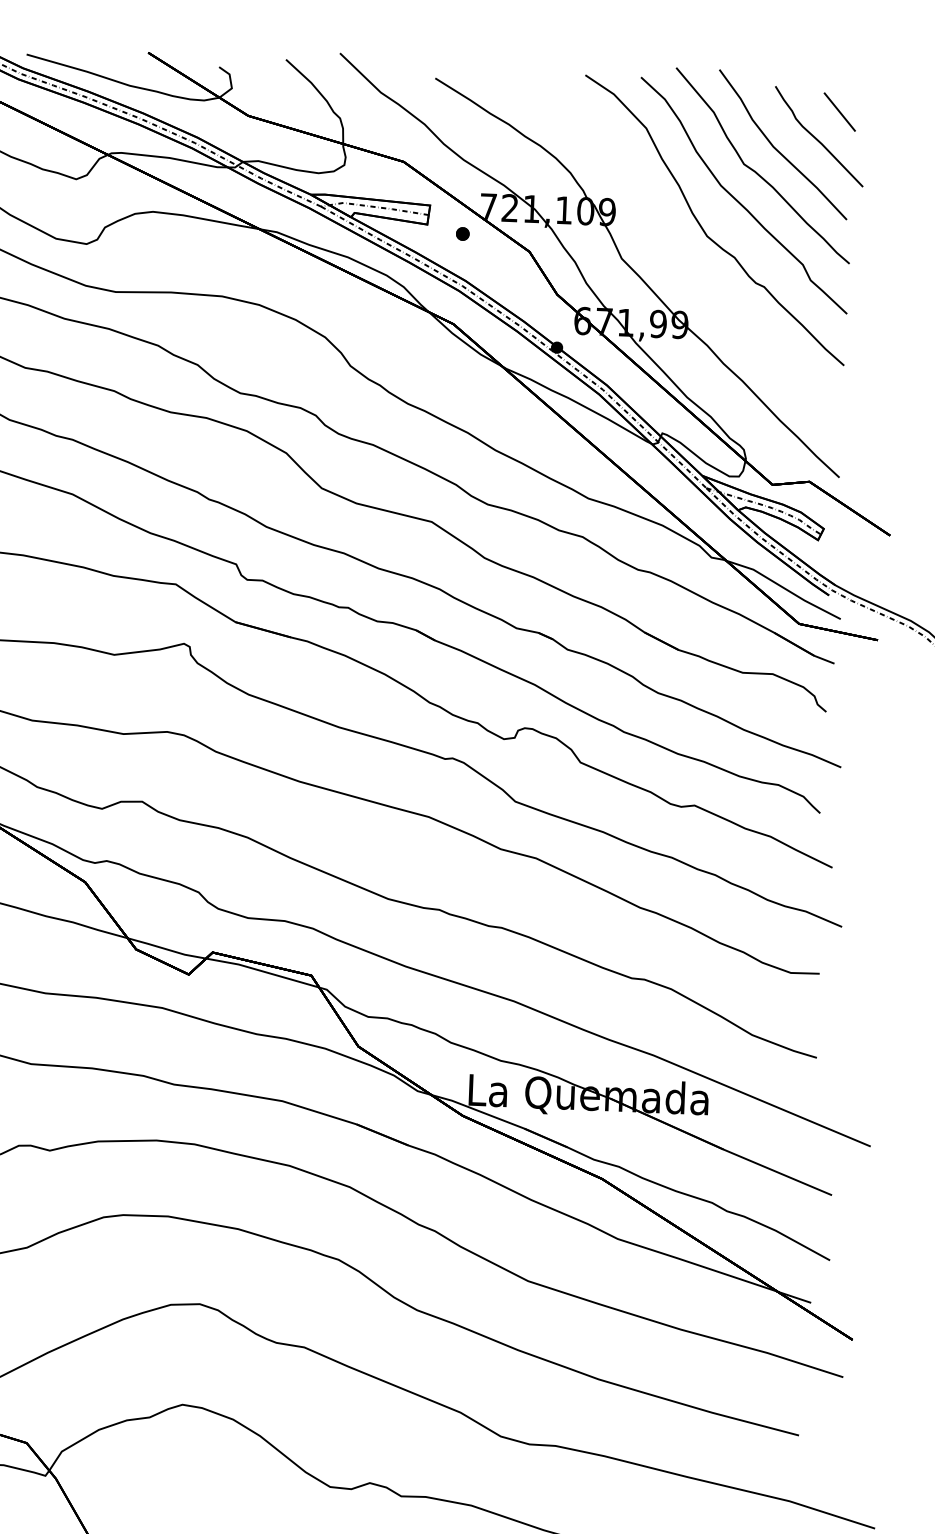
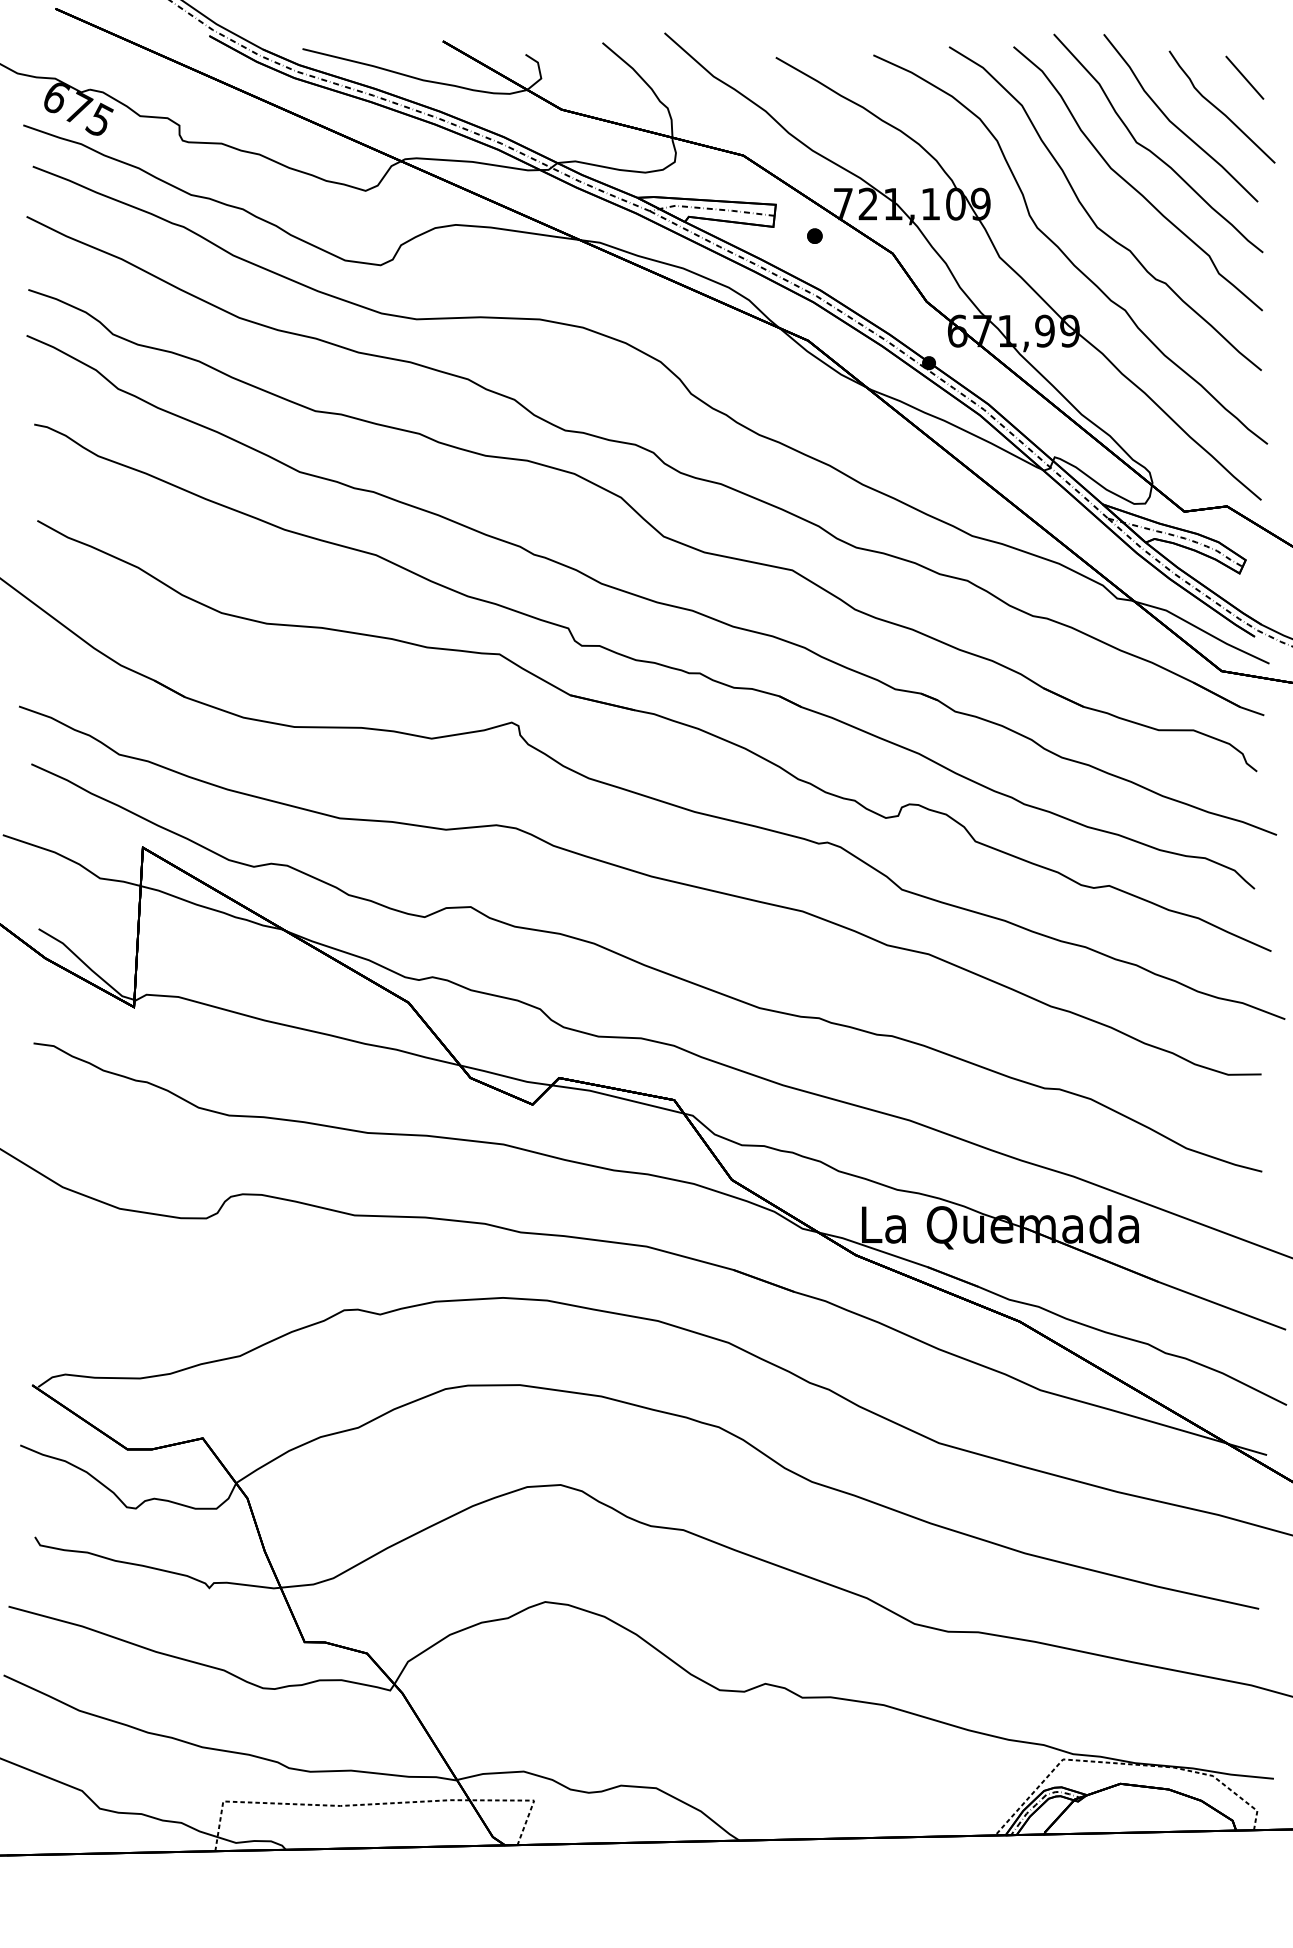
curve: (677, 256) -> (1064, 252), added

